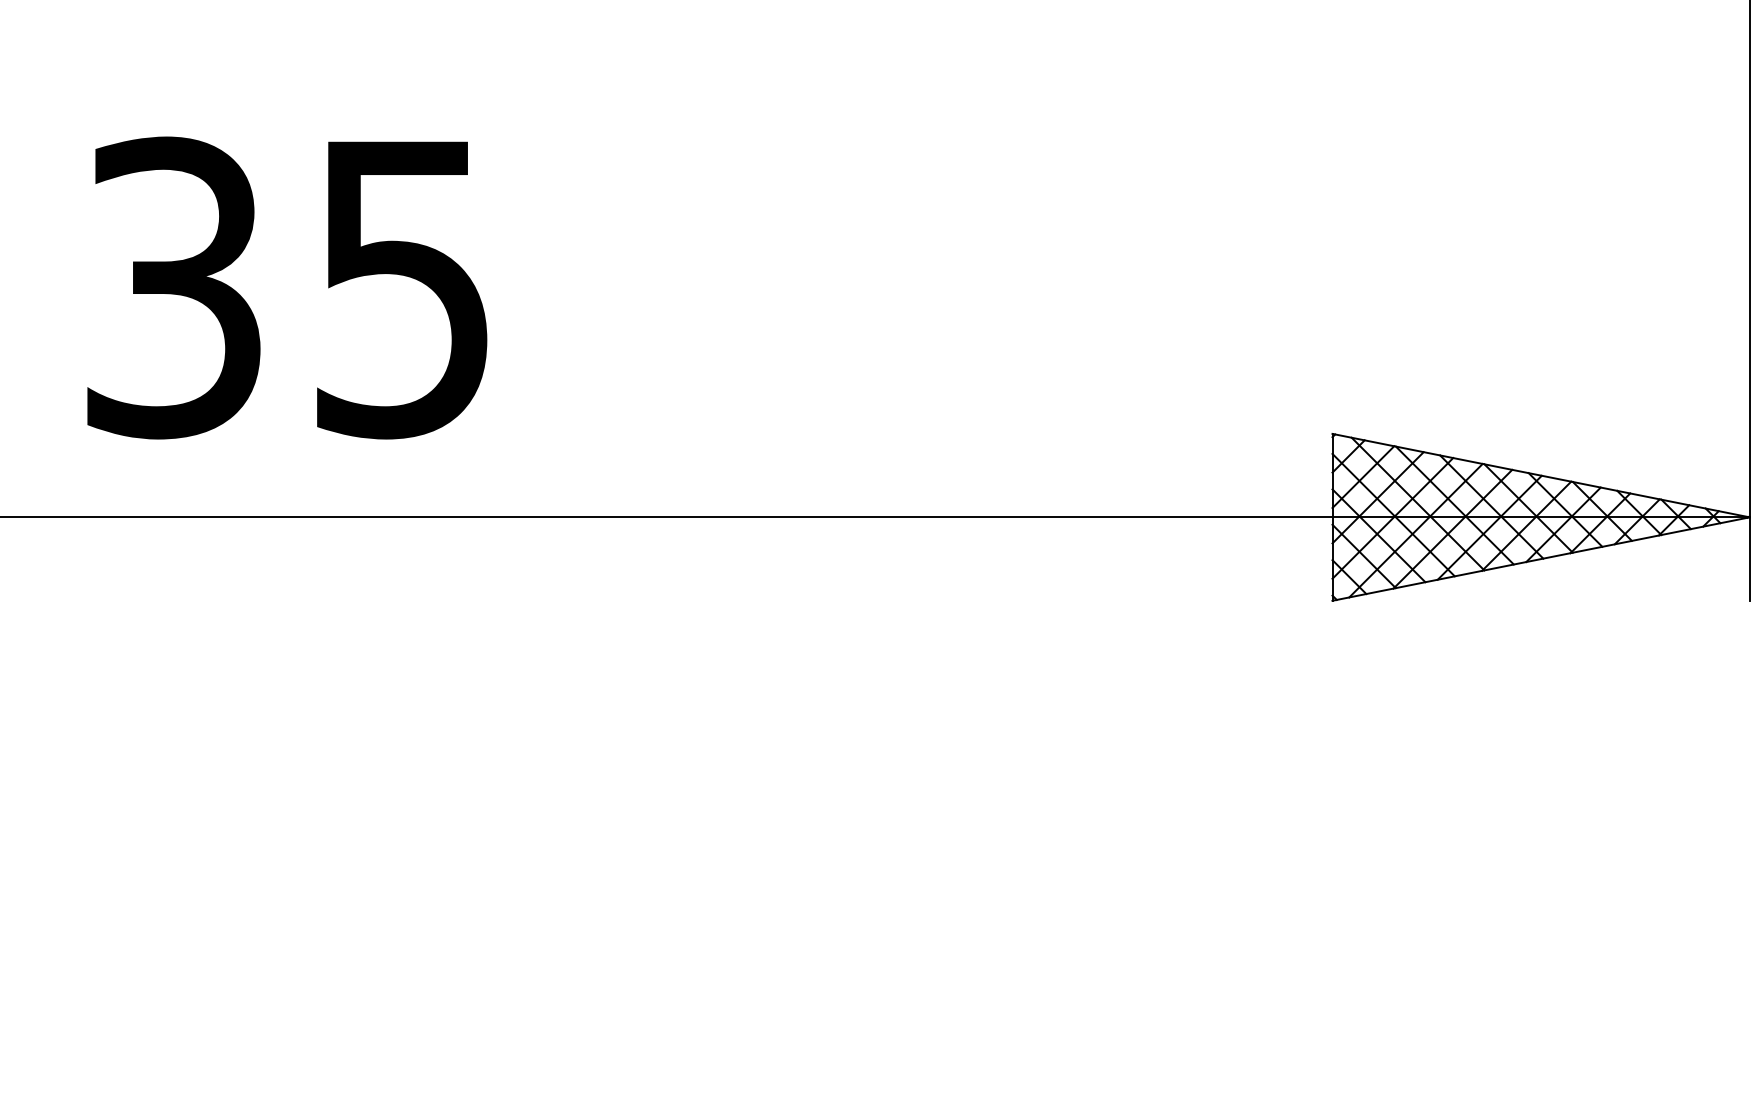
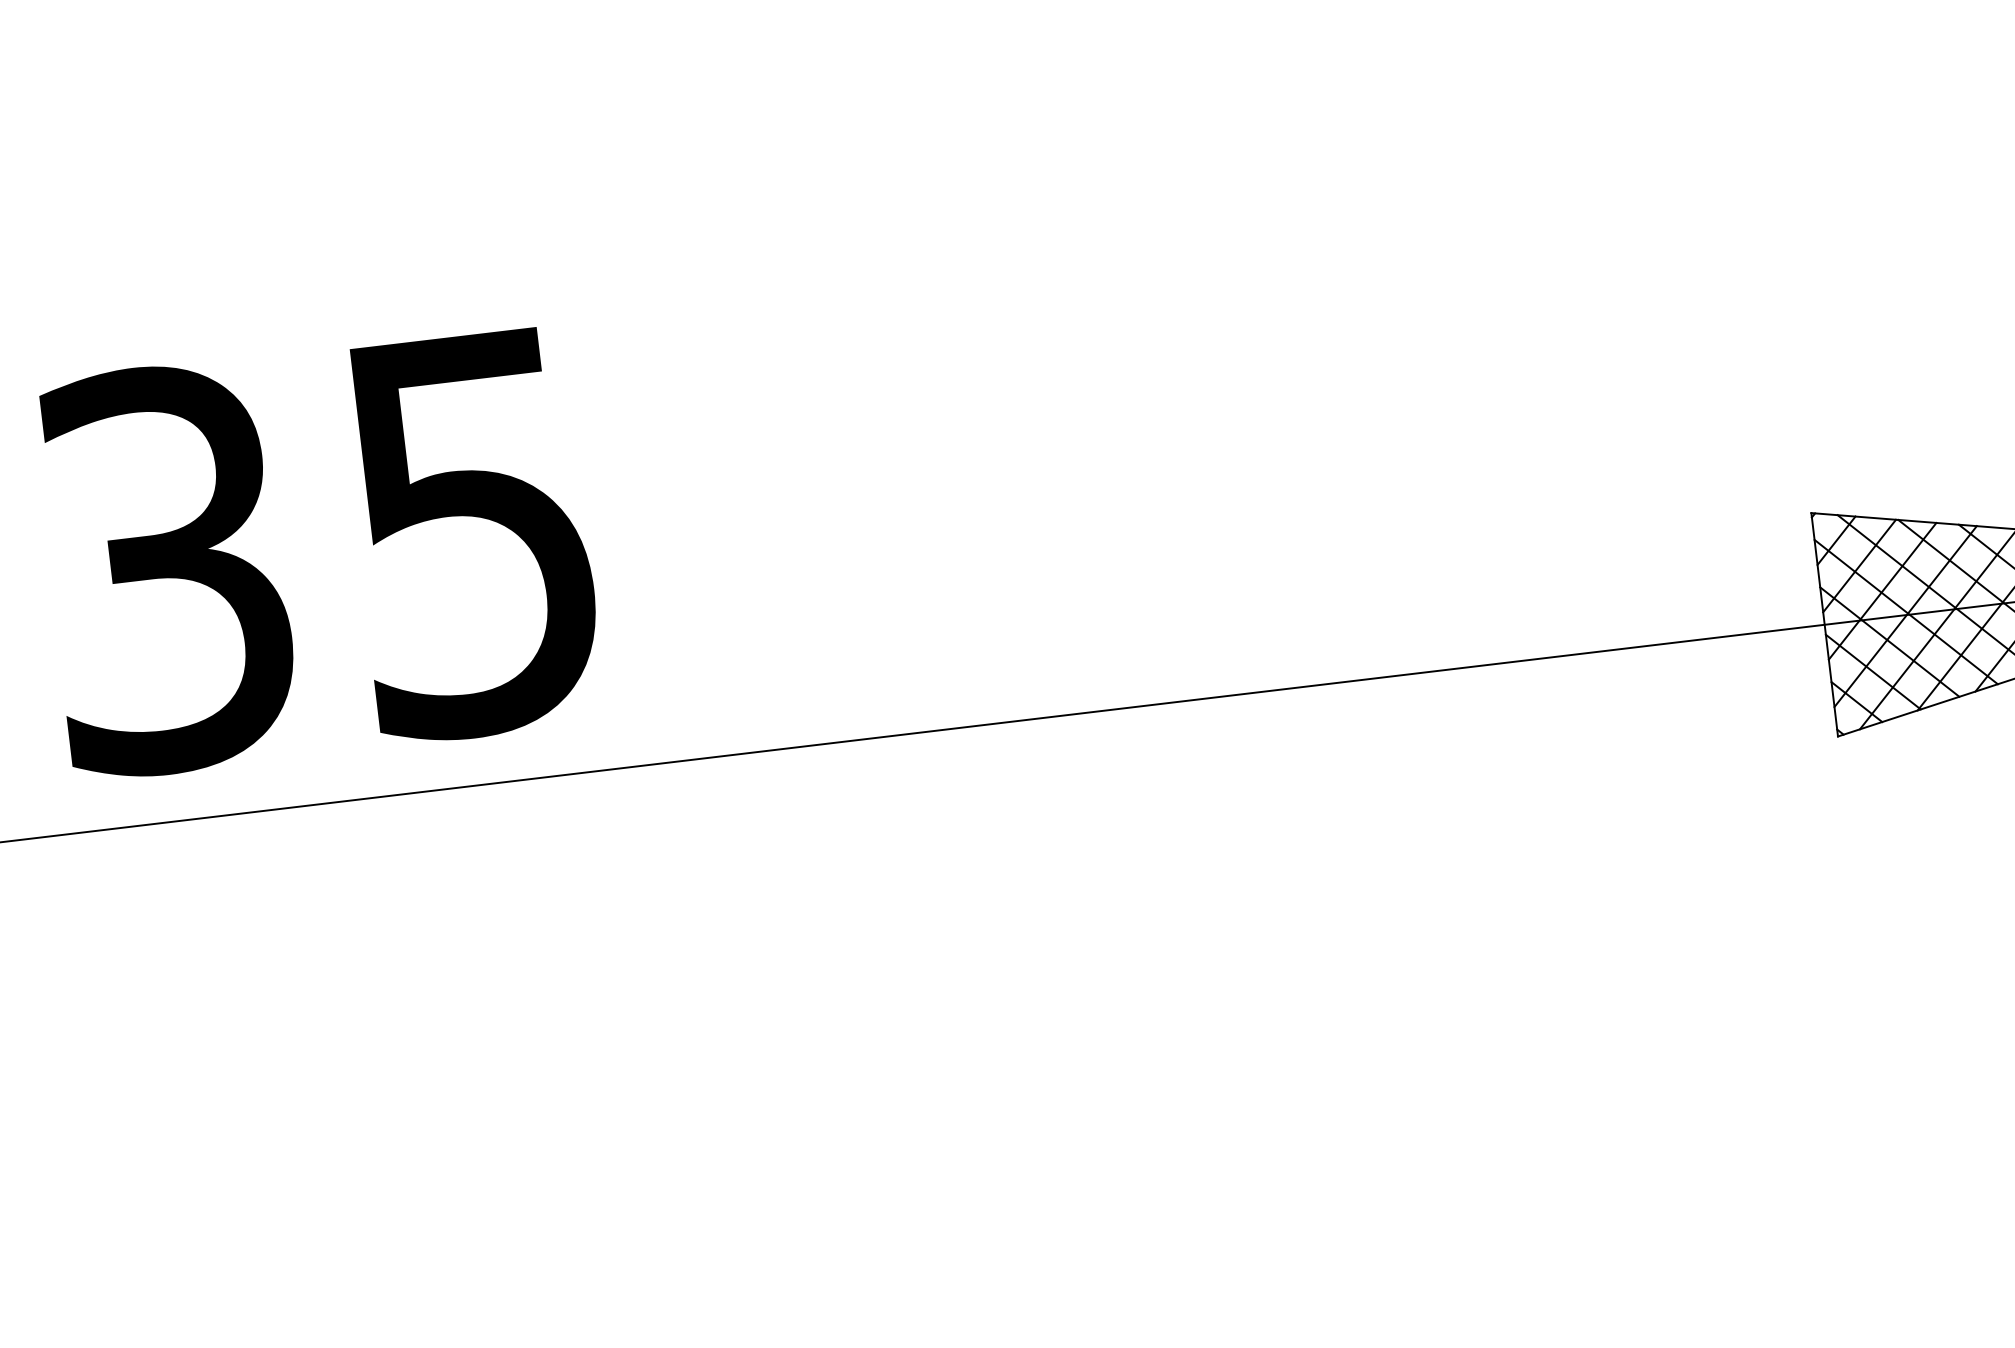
text: (287, 287) -> (318, 550), moved

